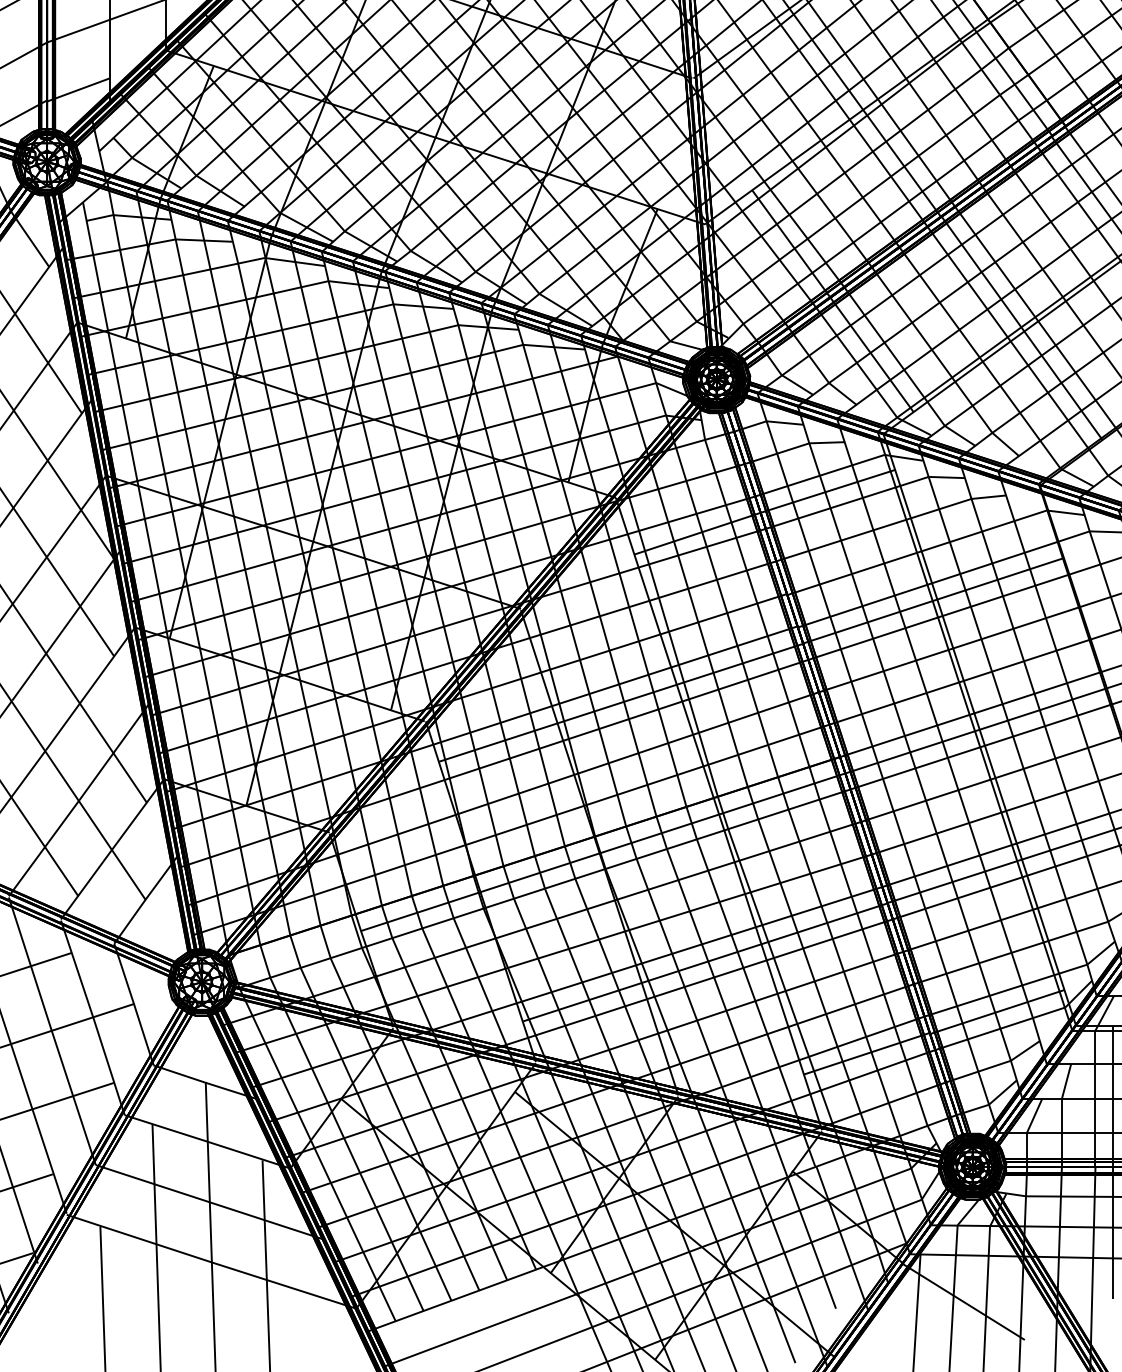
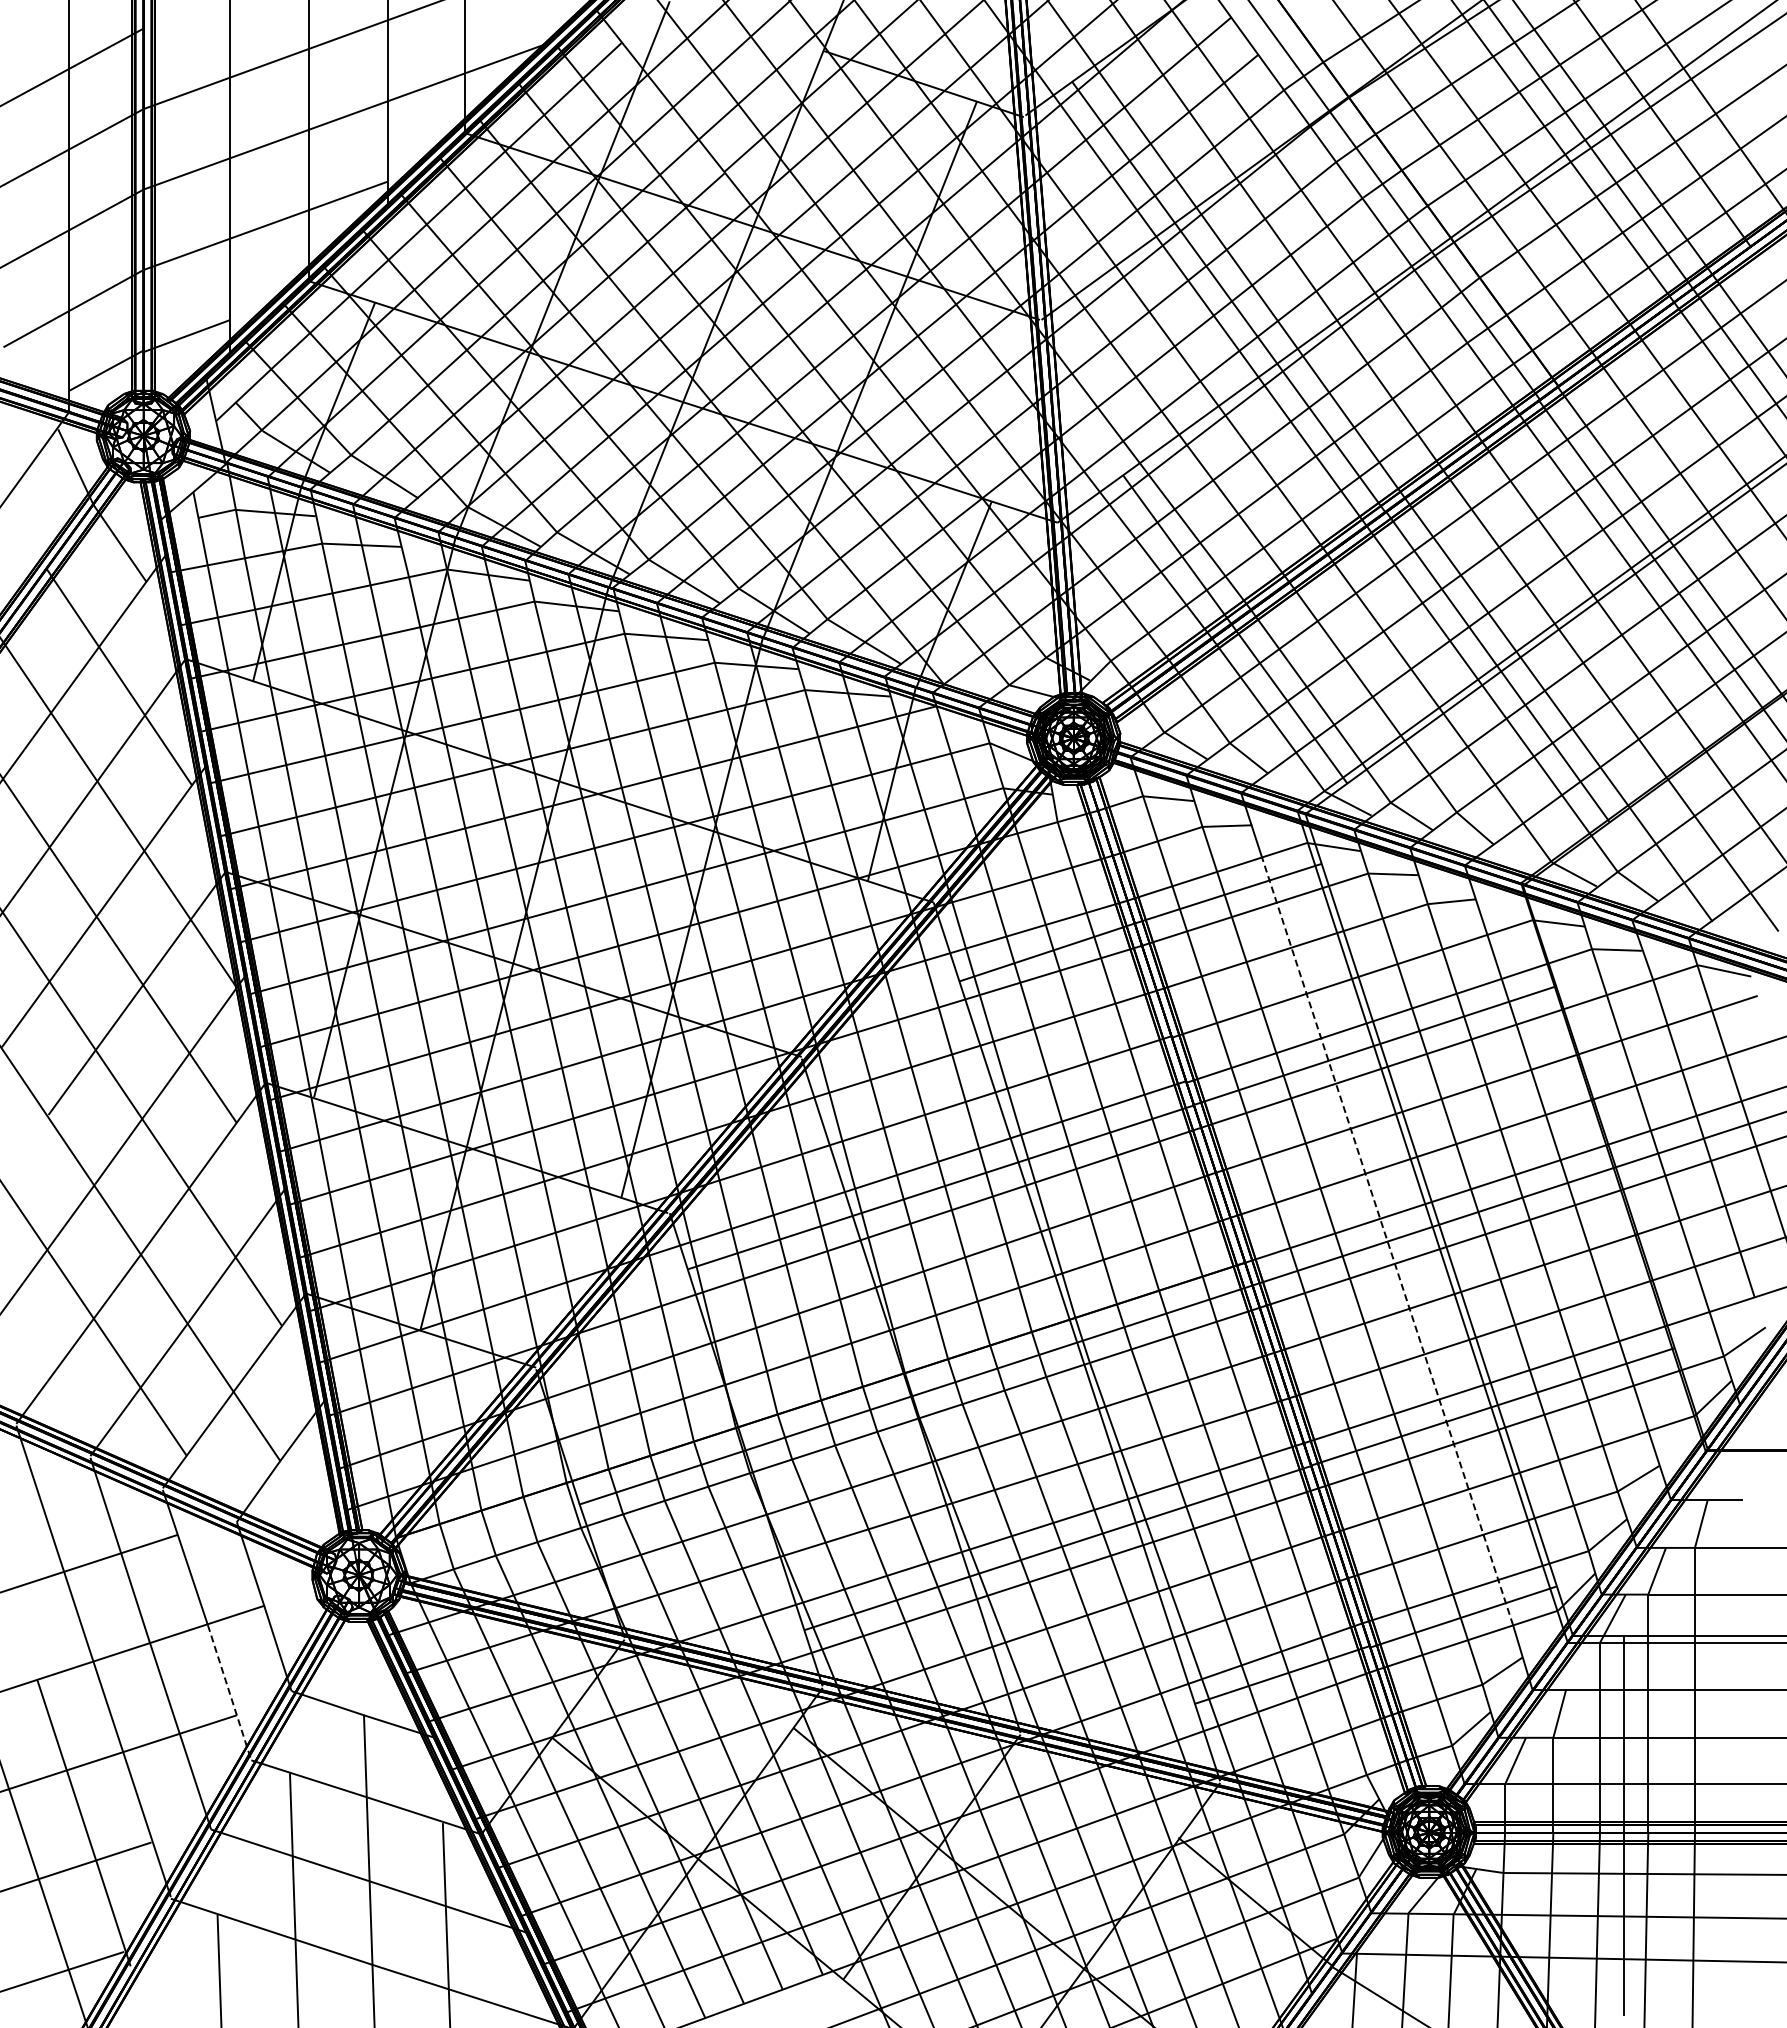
line: (942, 741) -> (1387, 1241), solid -> dashed
line: (108, 1067) -> (229, 1693), solid -> dashed

